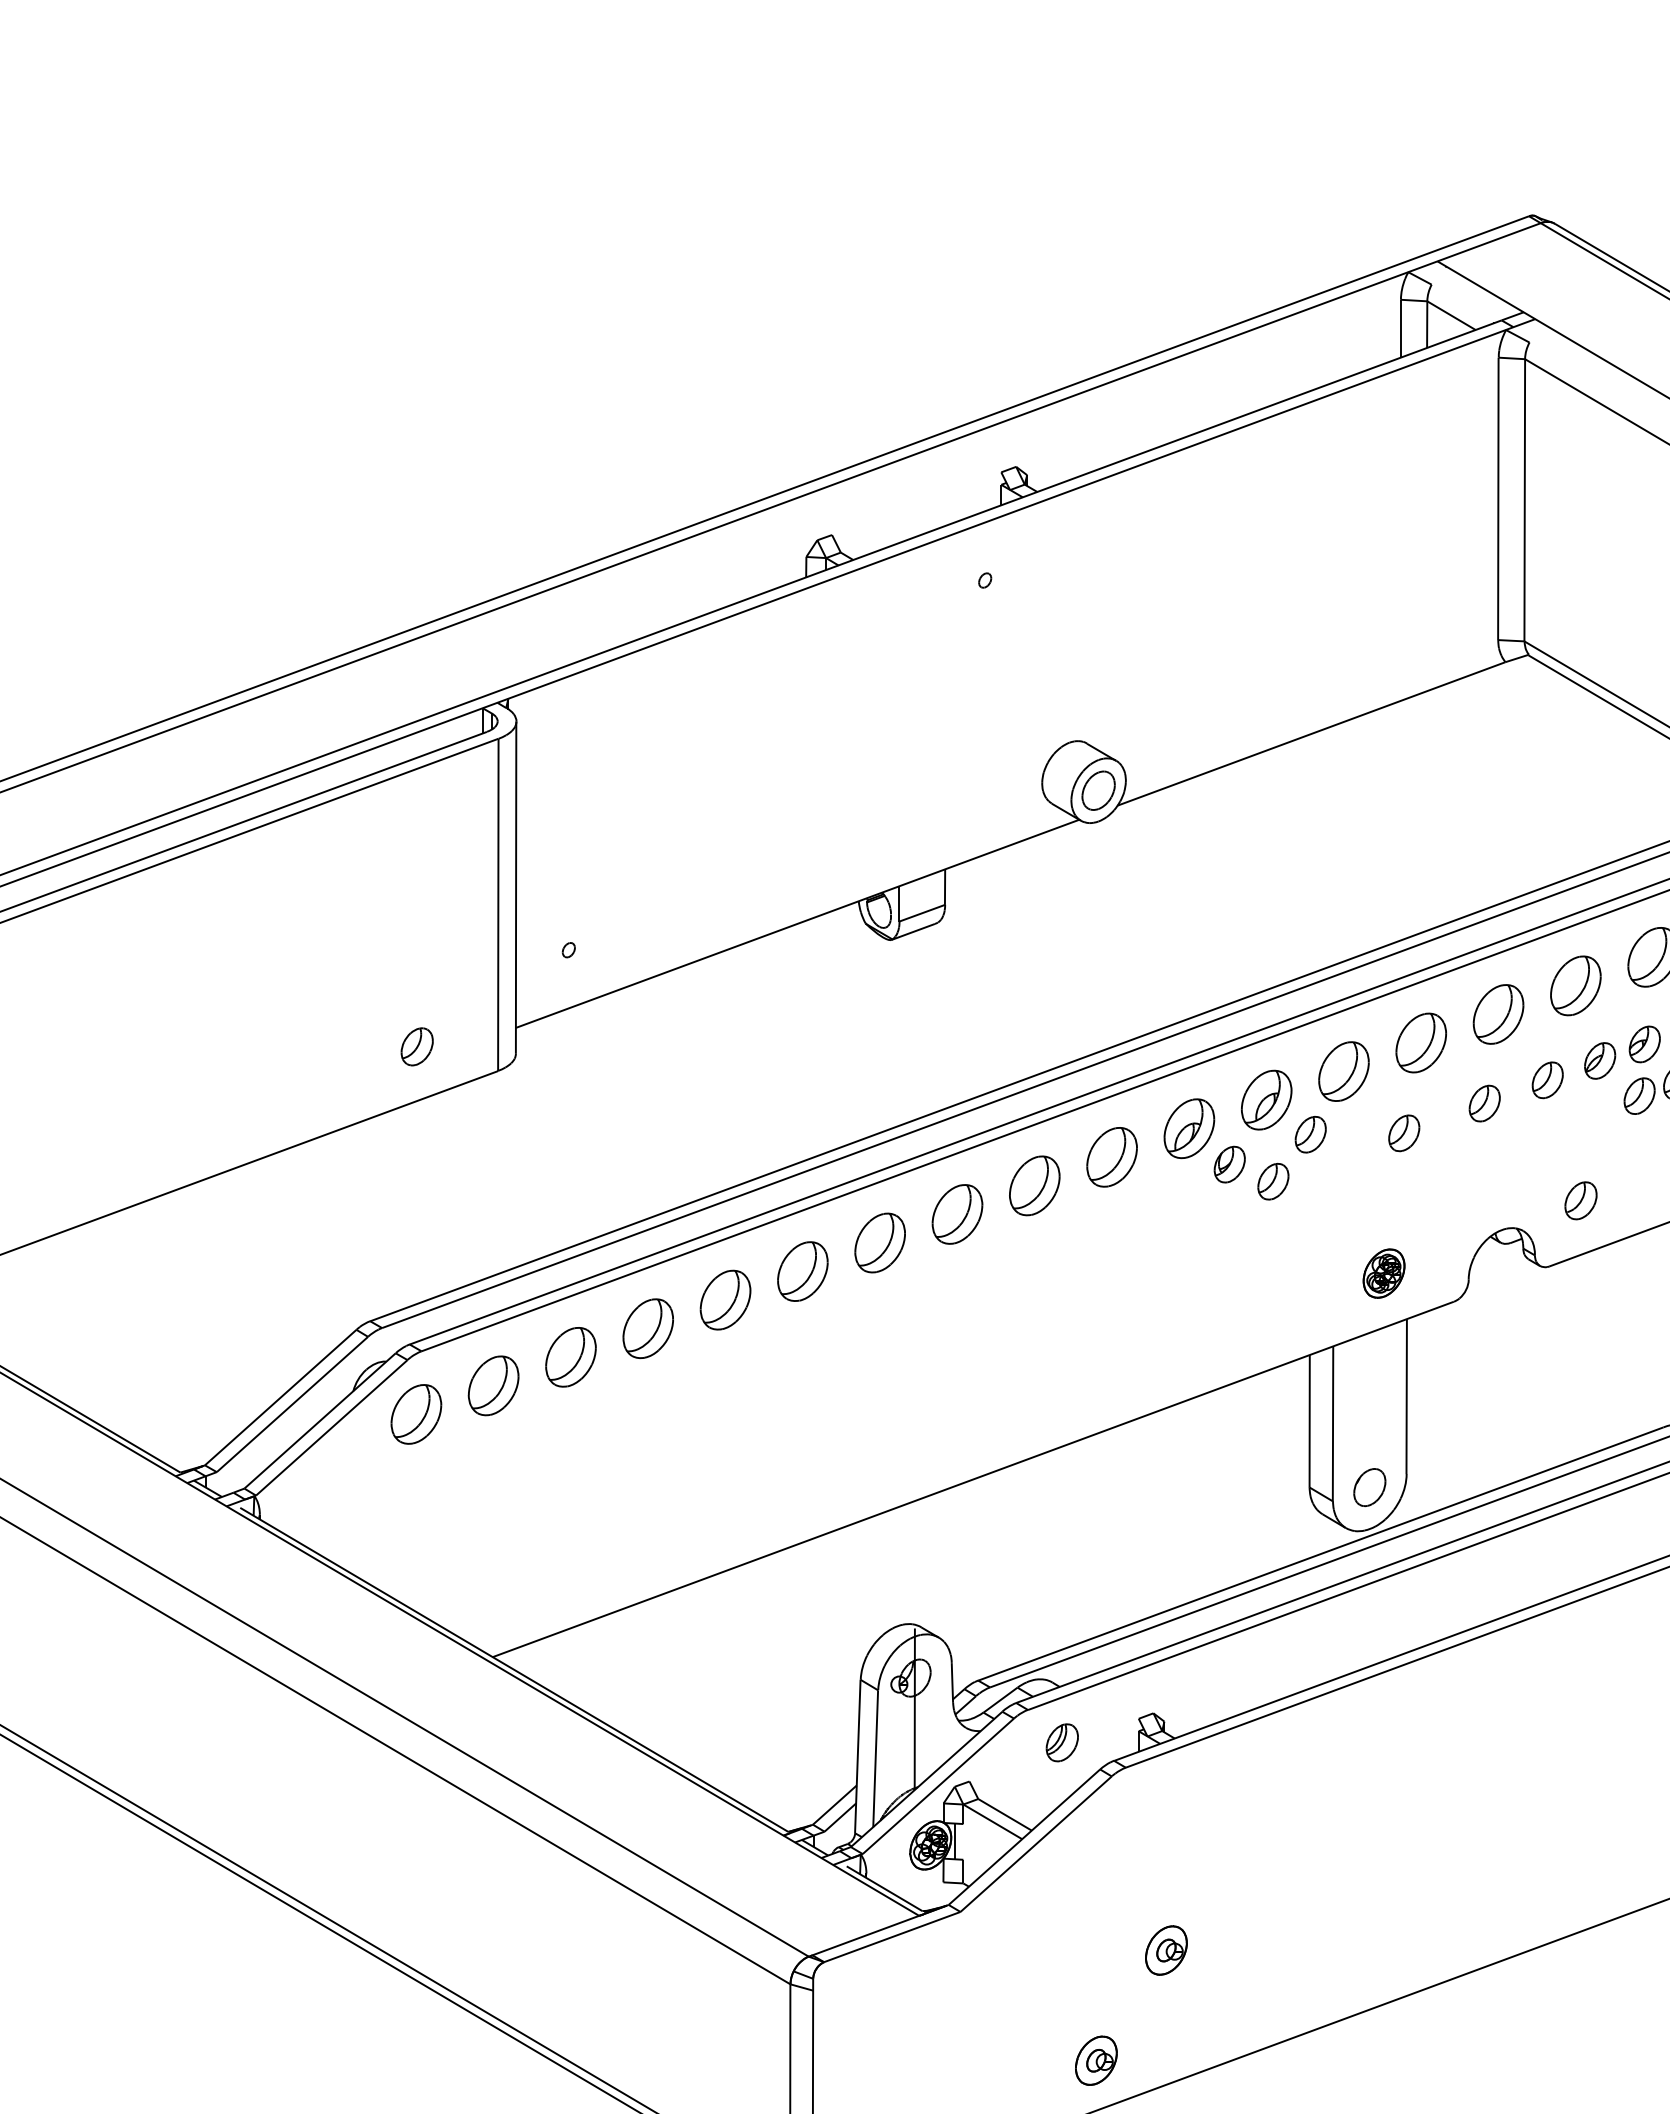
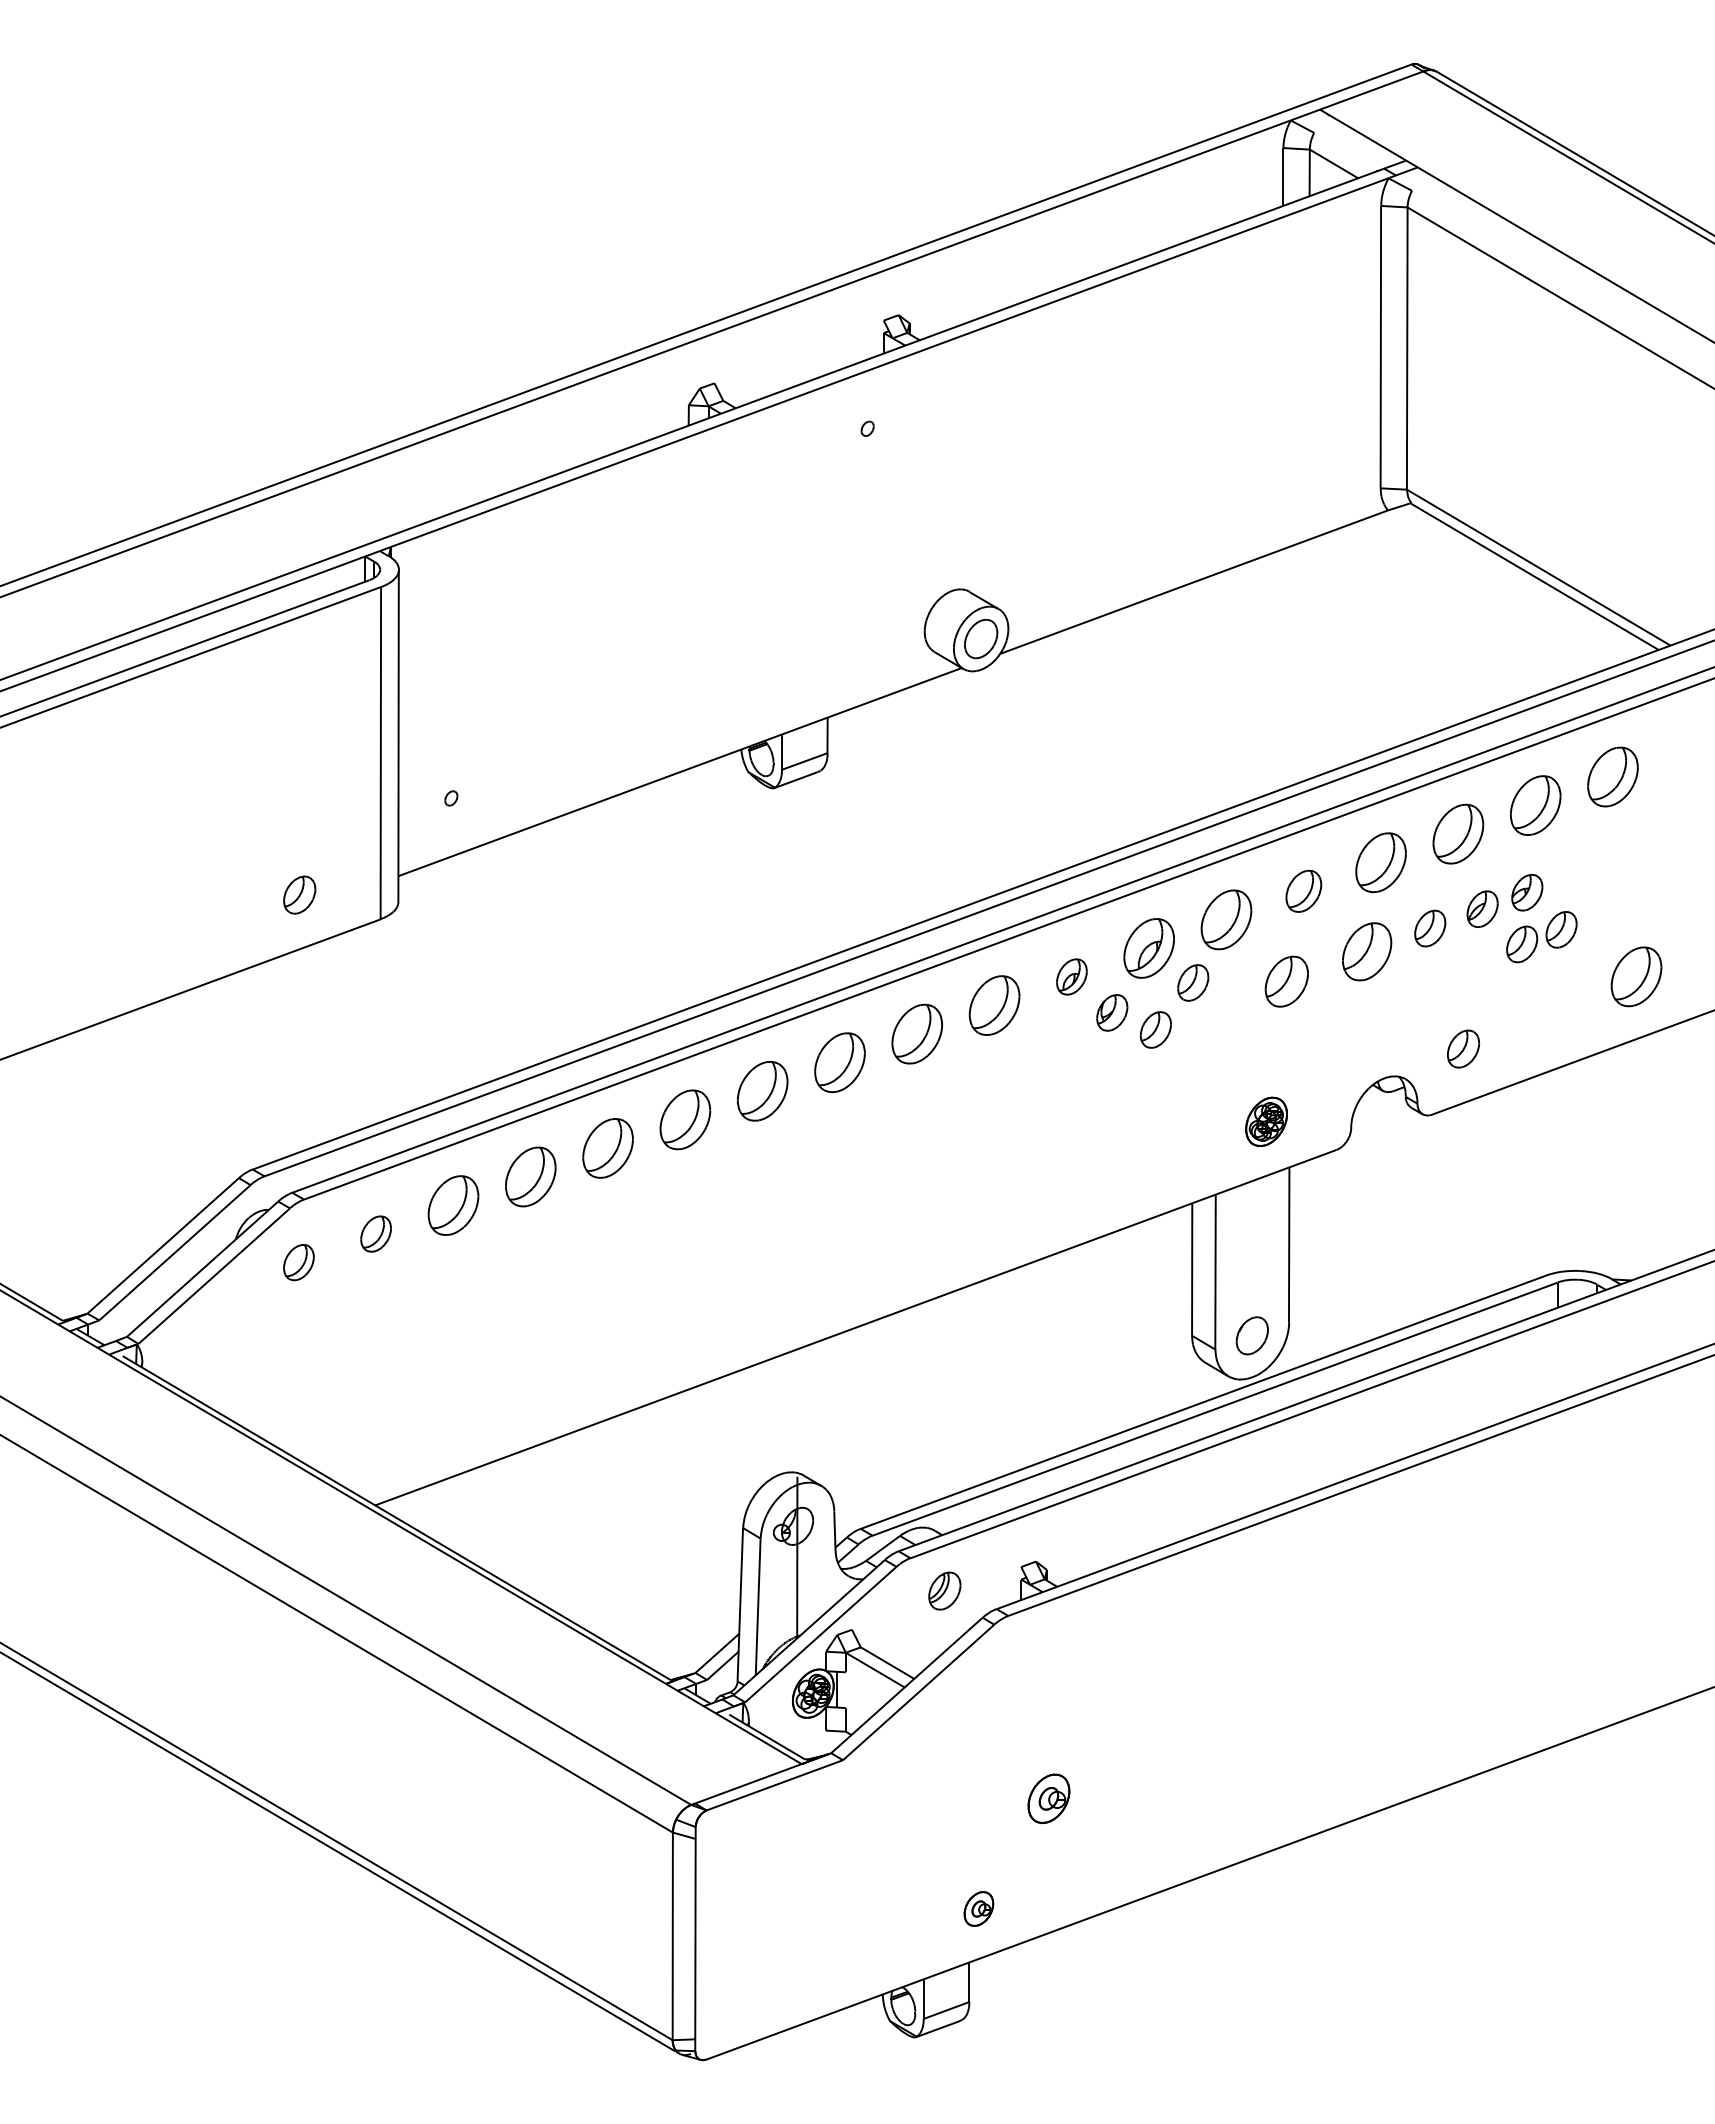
part: (1421, 1043) -> (1303, 891), size x0.7
part: (1485, 1103) -> (1367, 951), size x1.6
part: (1189, 1128) -> (1071, 976), size x0.6
part: (1404, 1133) -> (1286, 981), size x1.4
part: (493, 1385) -> (375, 1233), size x0.6
part: (416, 1414) -> (298, 1262), size x0.6
part: (1096, 2060) -> (978, 1908), size x0.7

